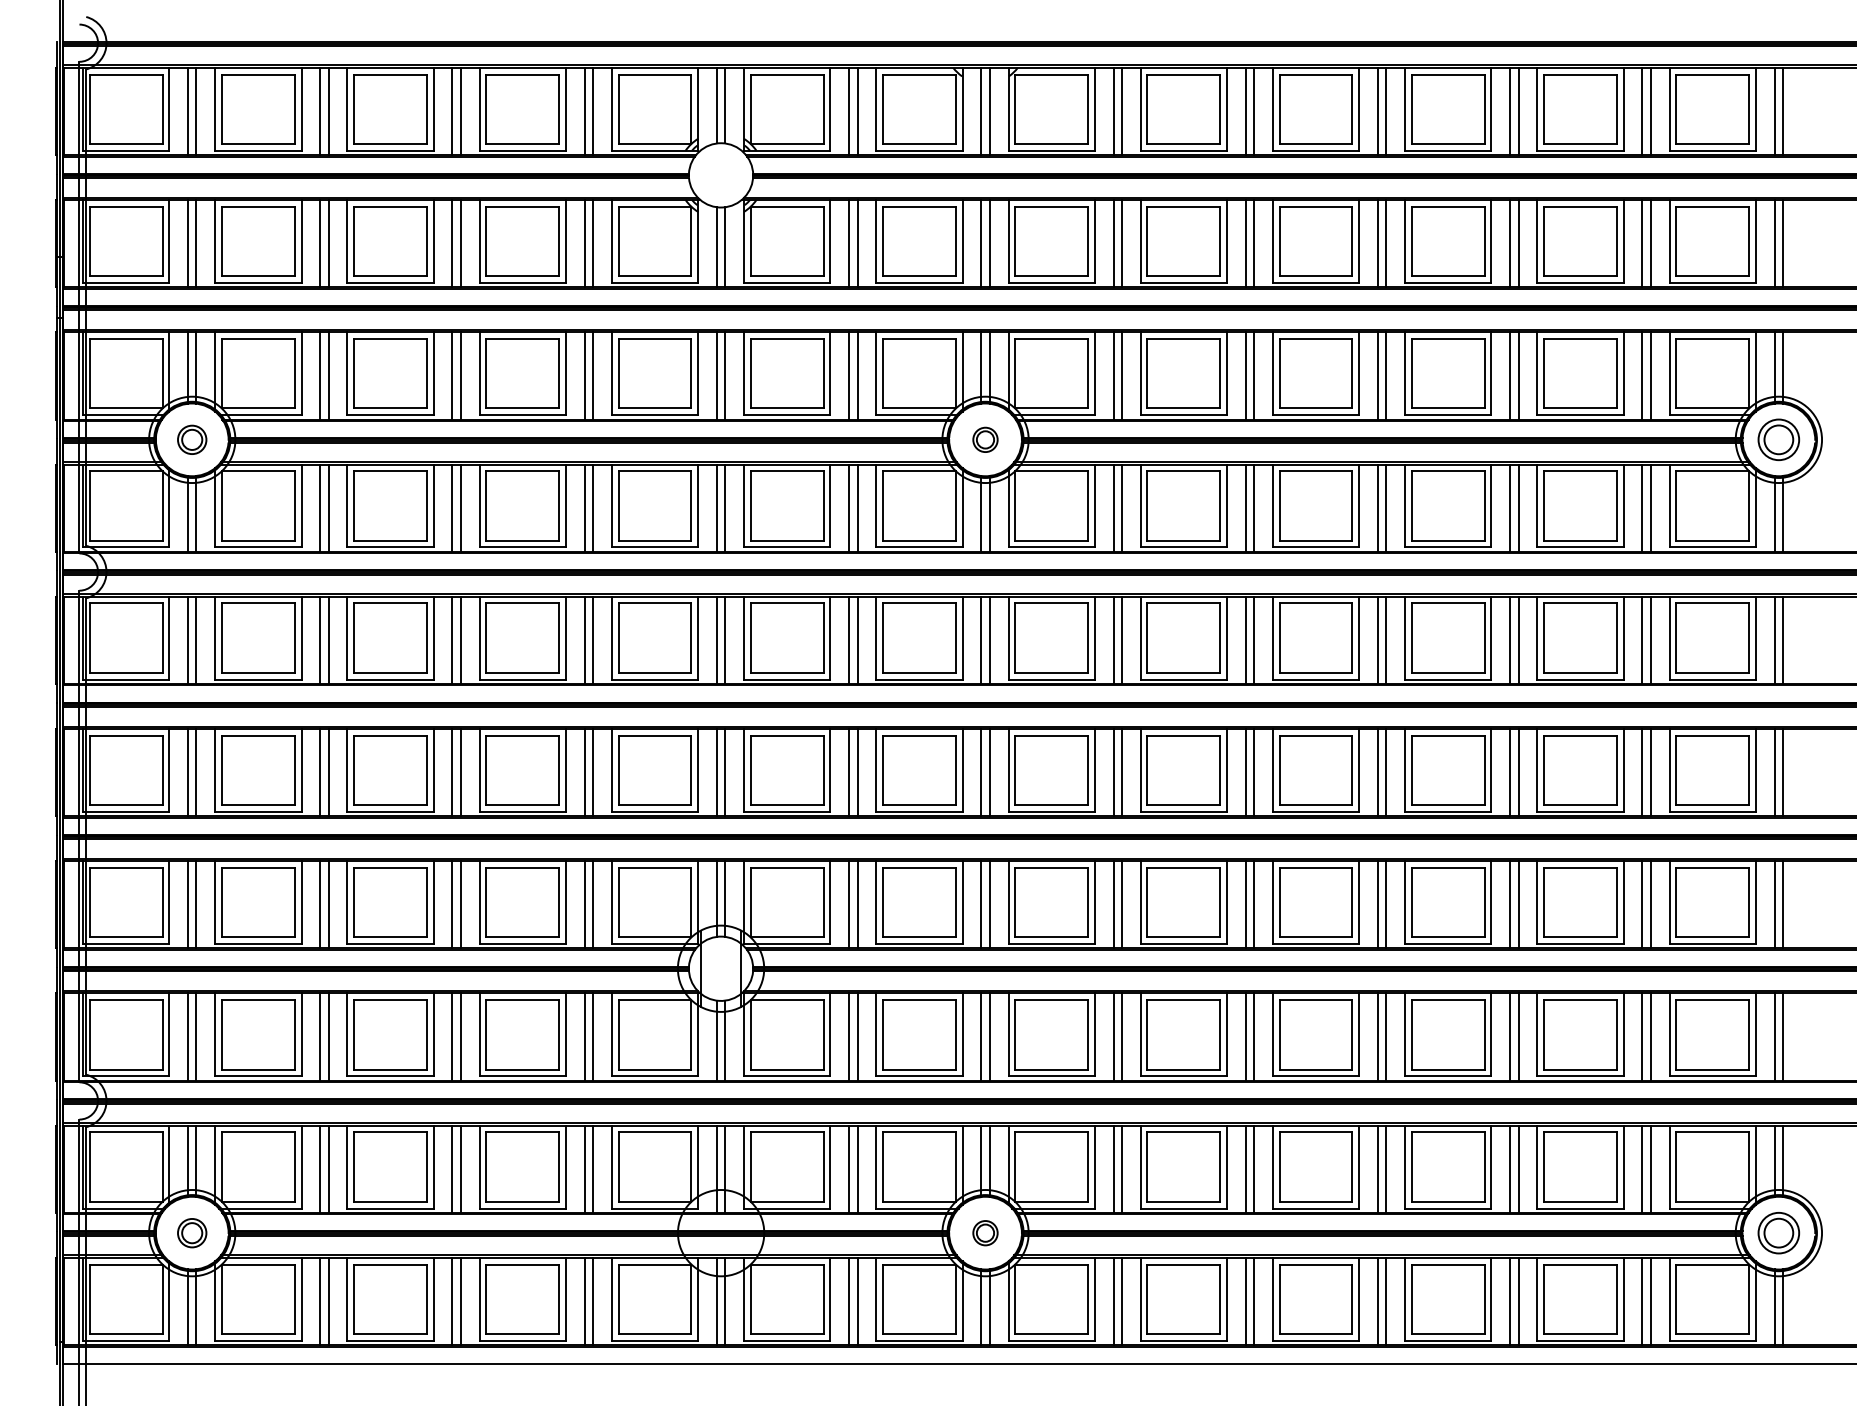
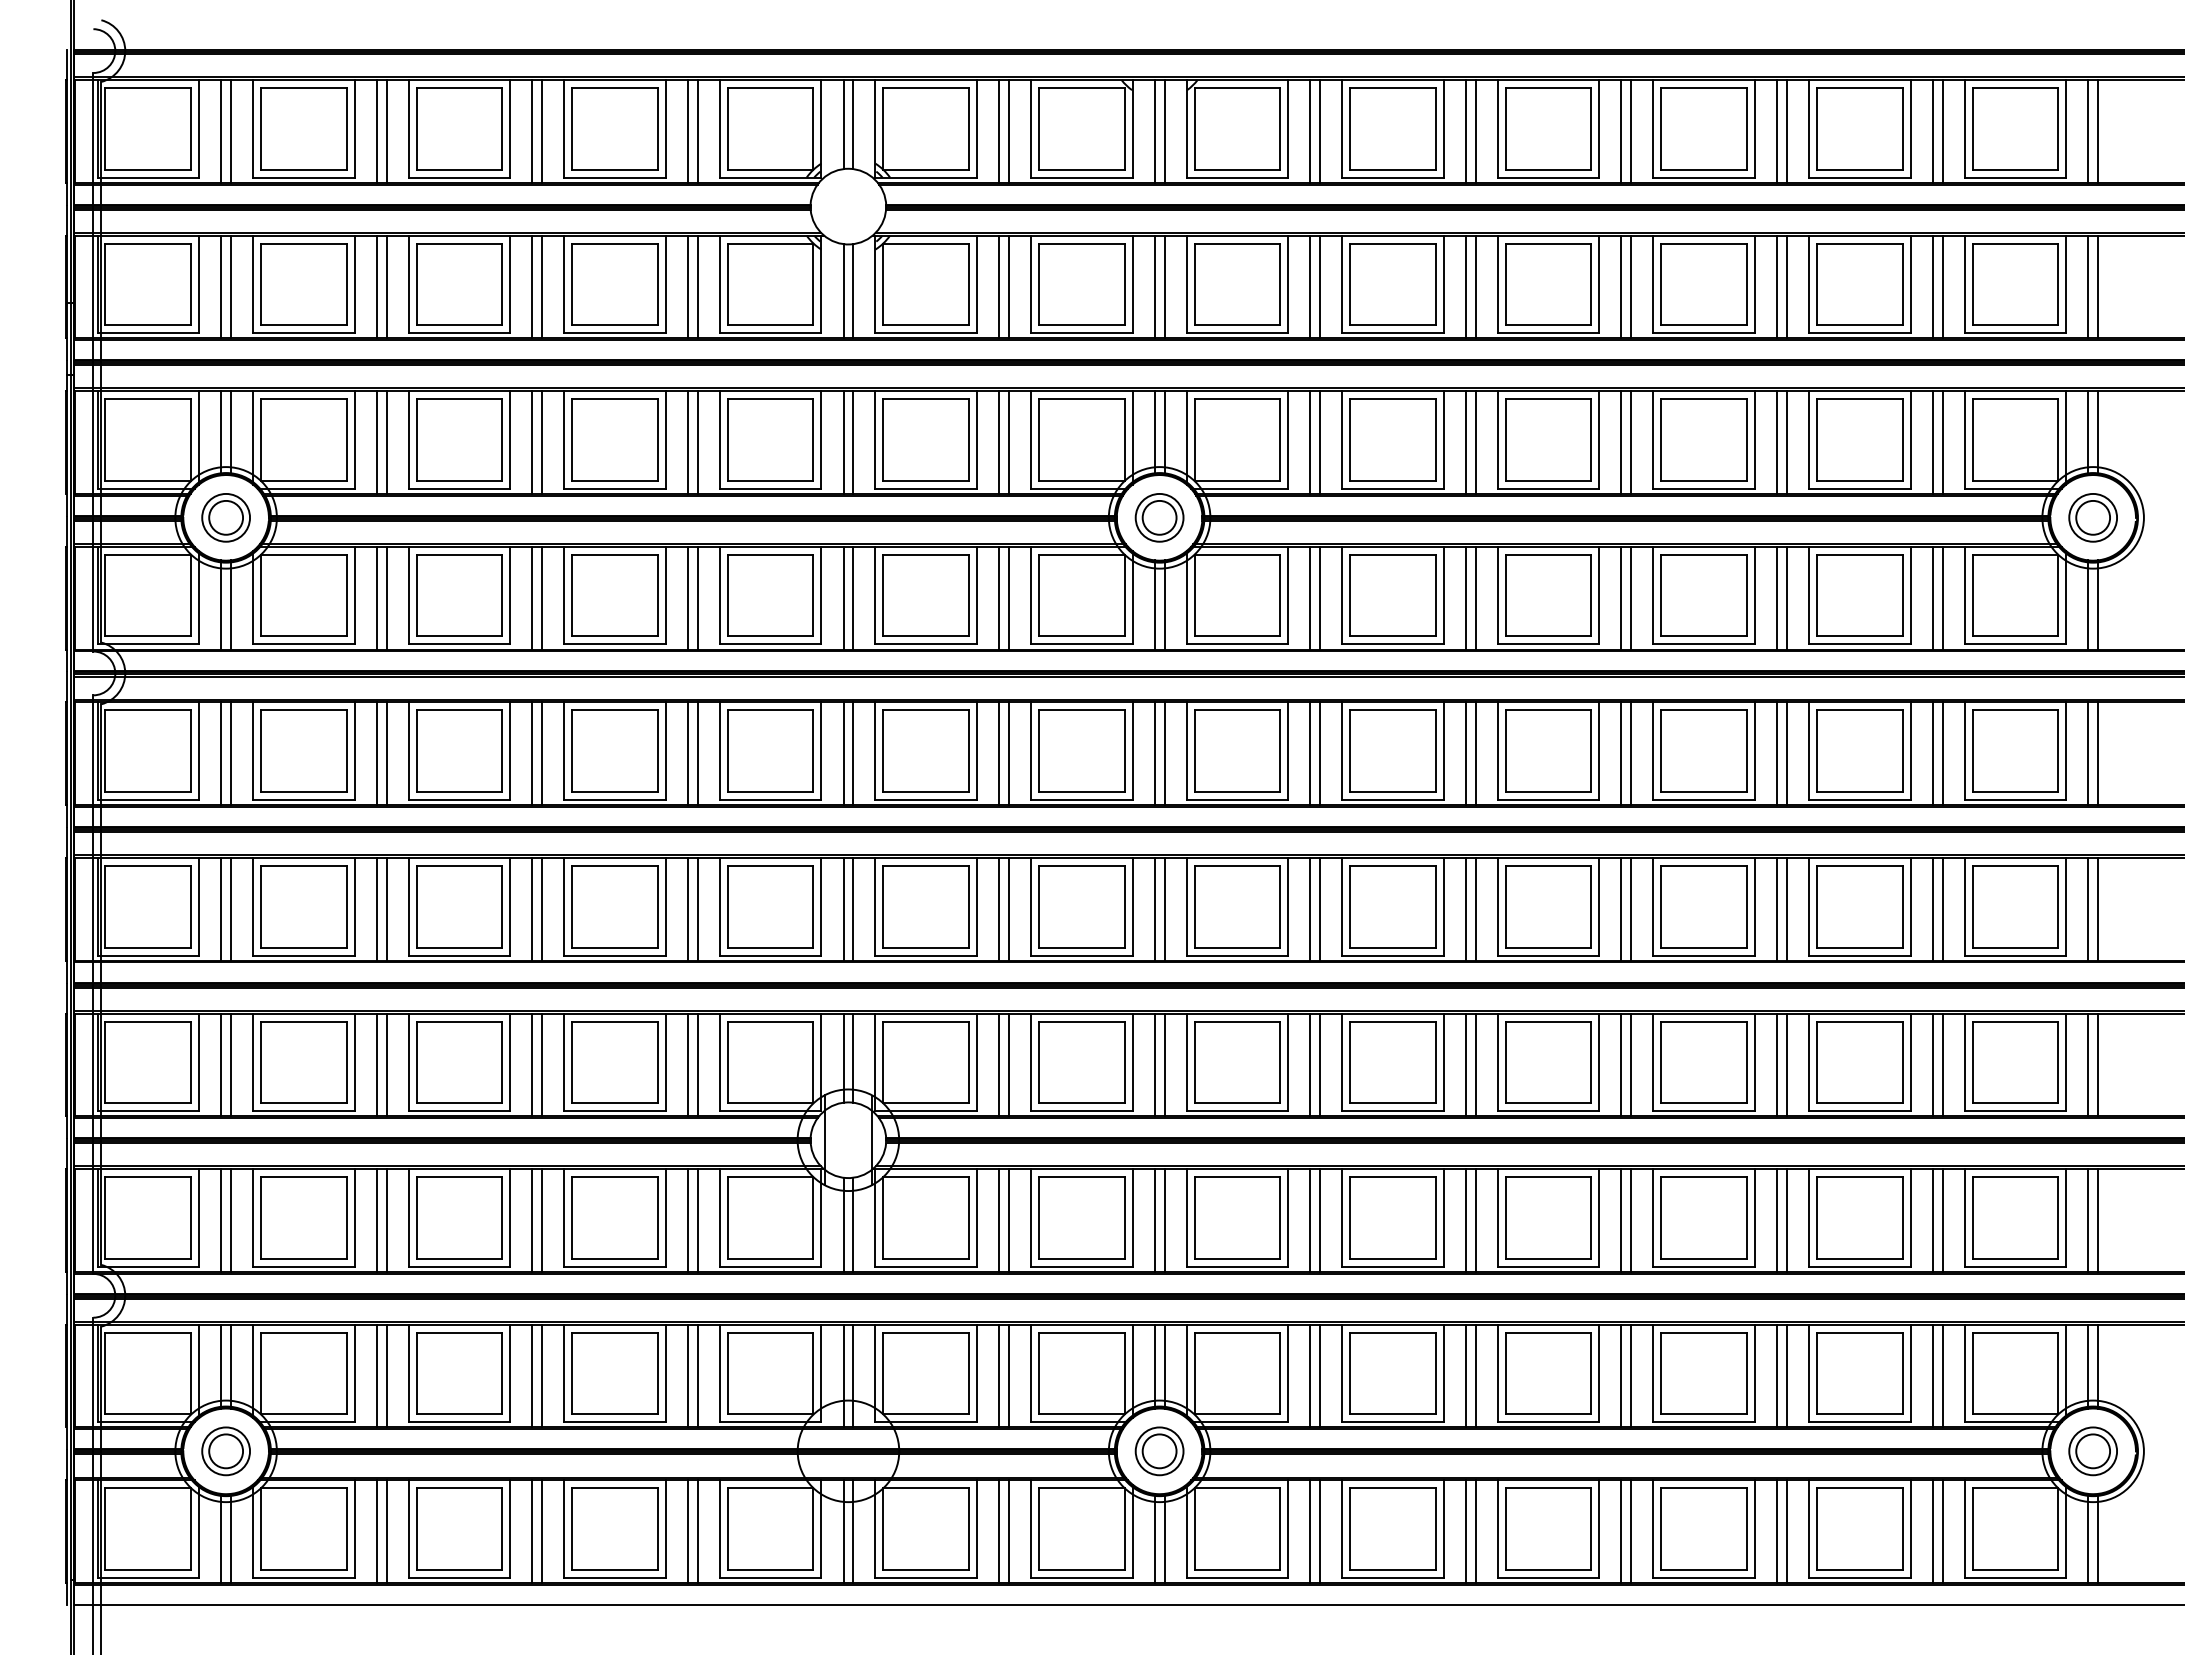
part: (191, 439) -> (225, 517), size x1.43
part: (985, 439) -> (1159, 517), size x1.67
part: (191, 1233) -> (225, 1451), size x1.43
part: (985, 1233) -> (1159, 1451), size x1.67

